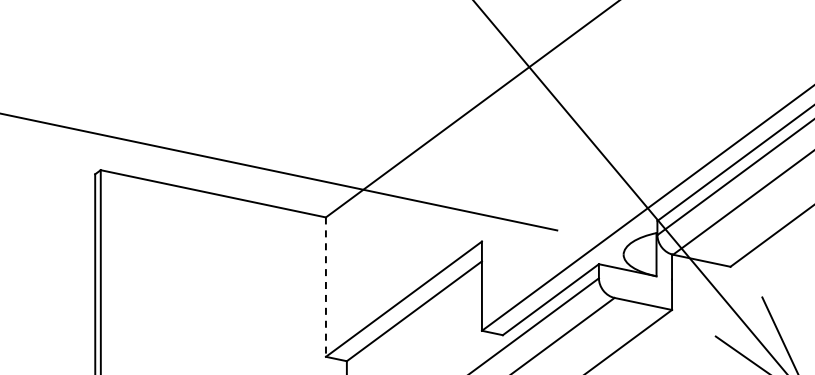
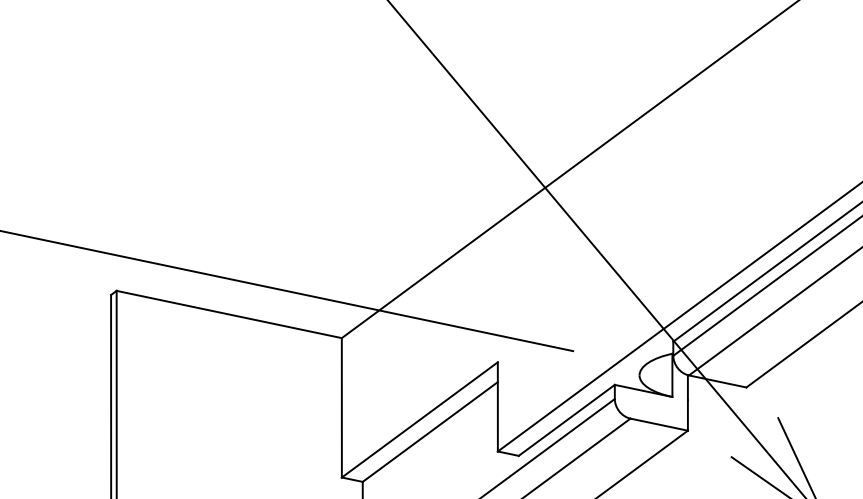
line: (325, 286) -> (341, 407), dashed -> solid

